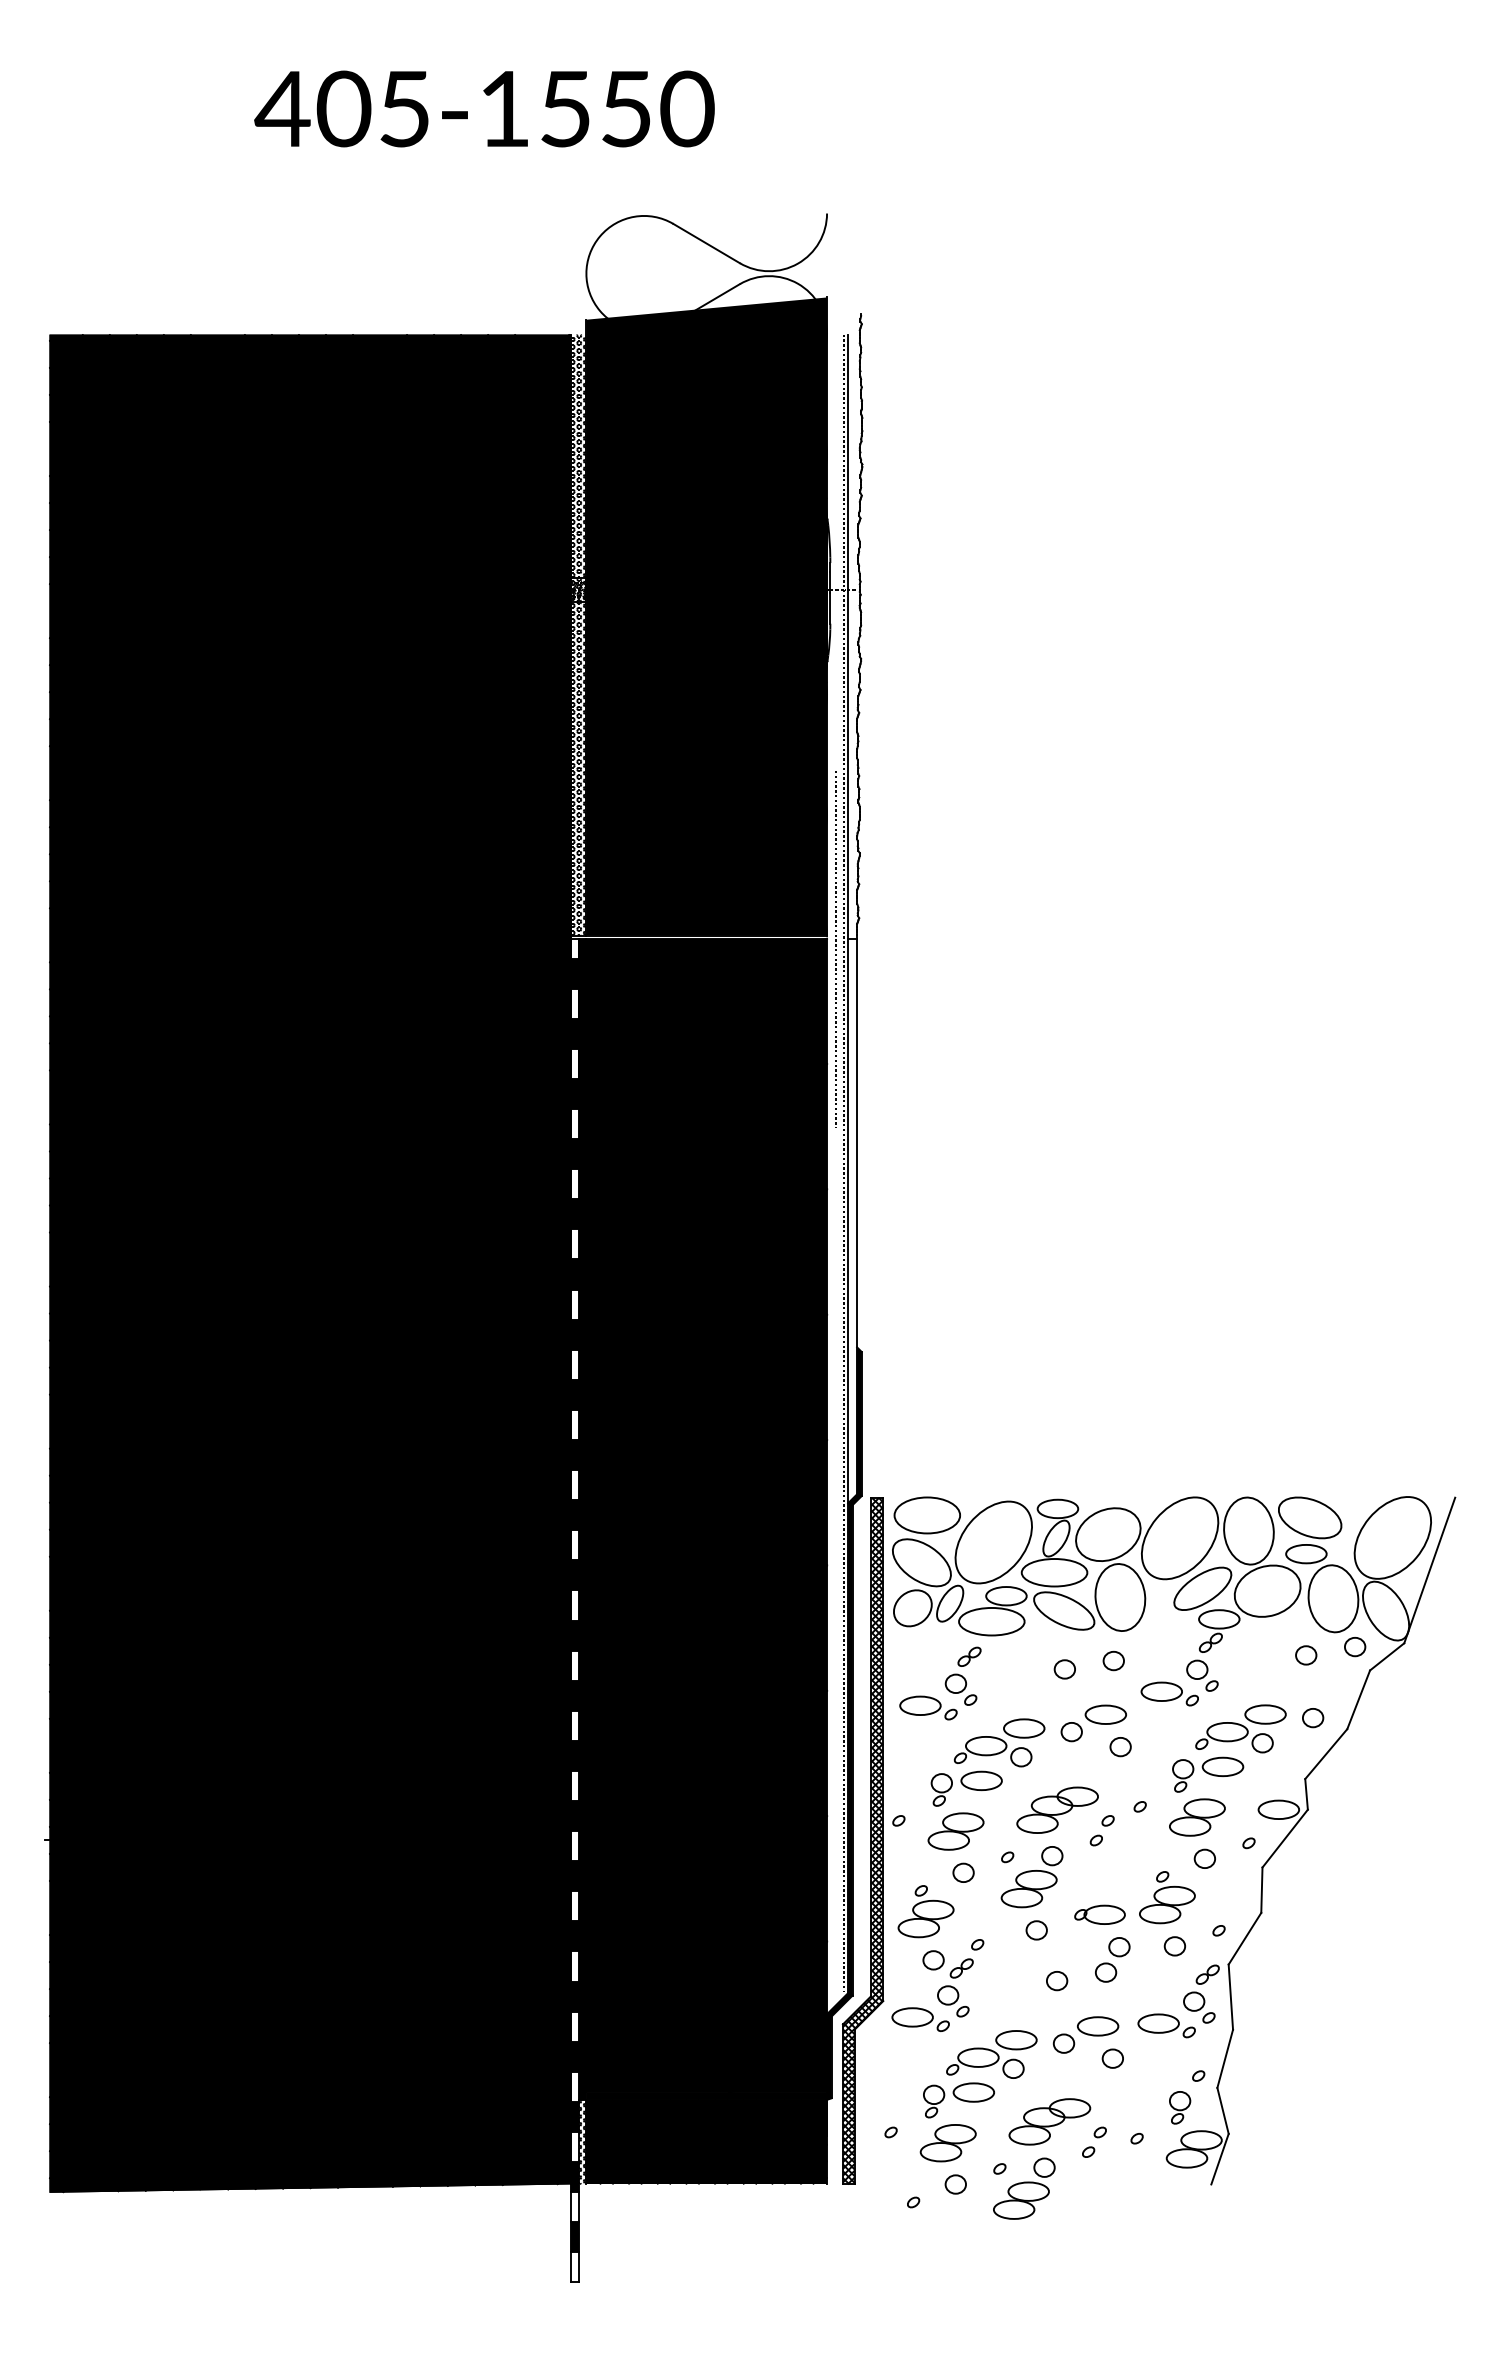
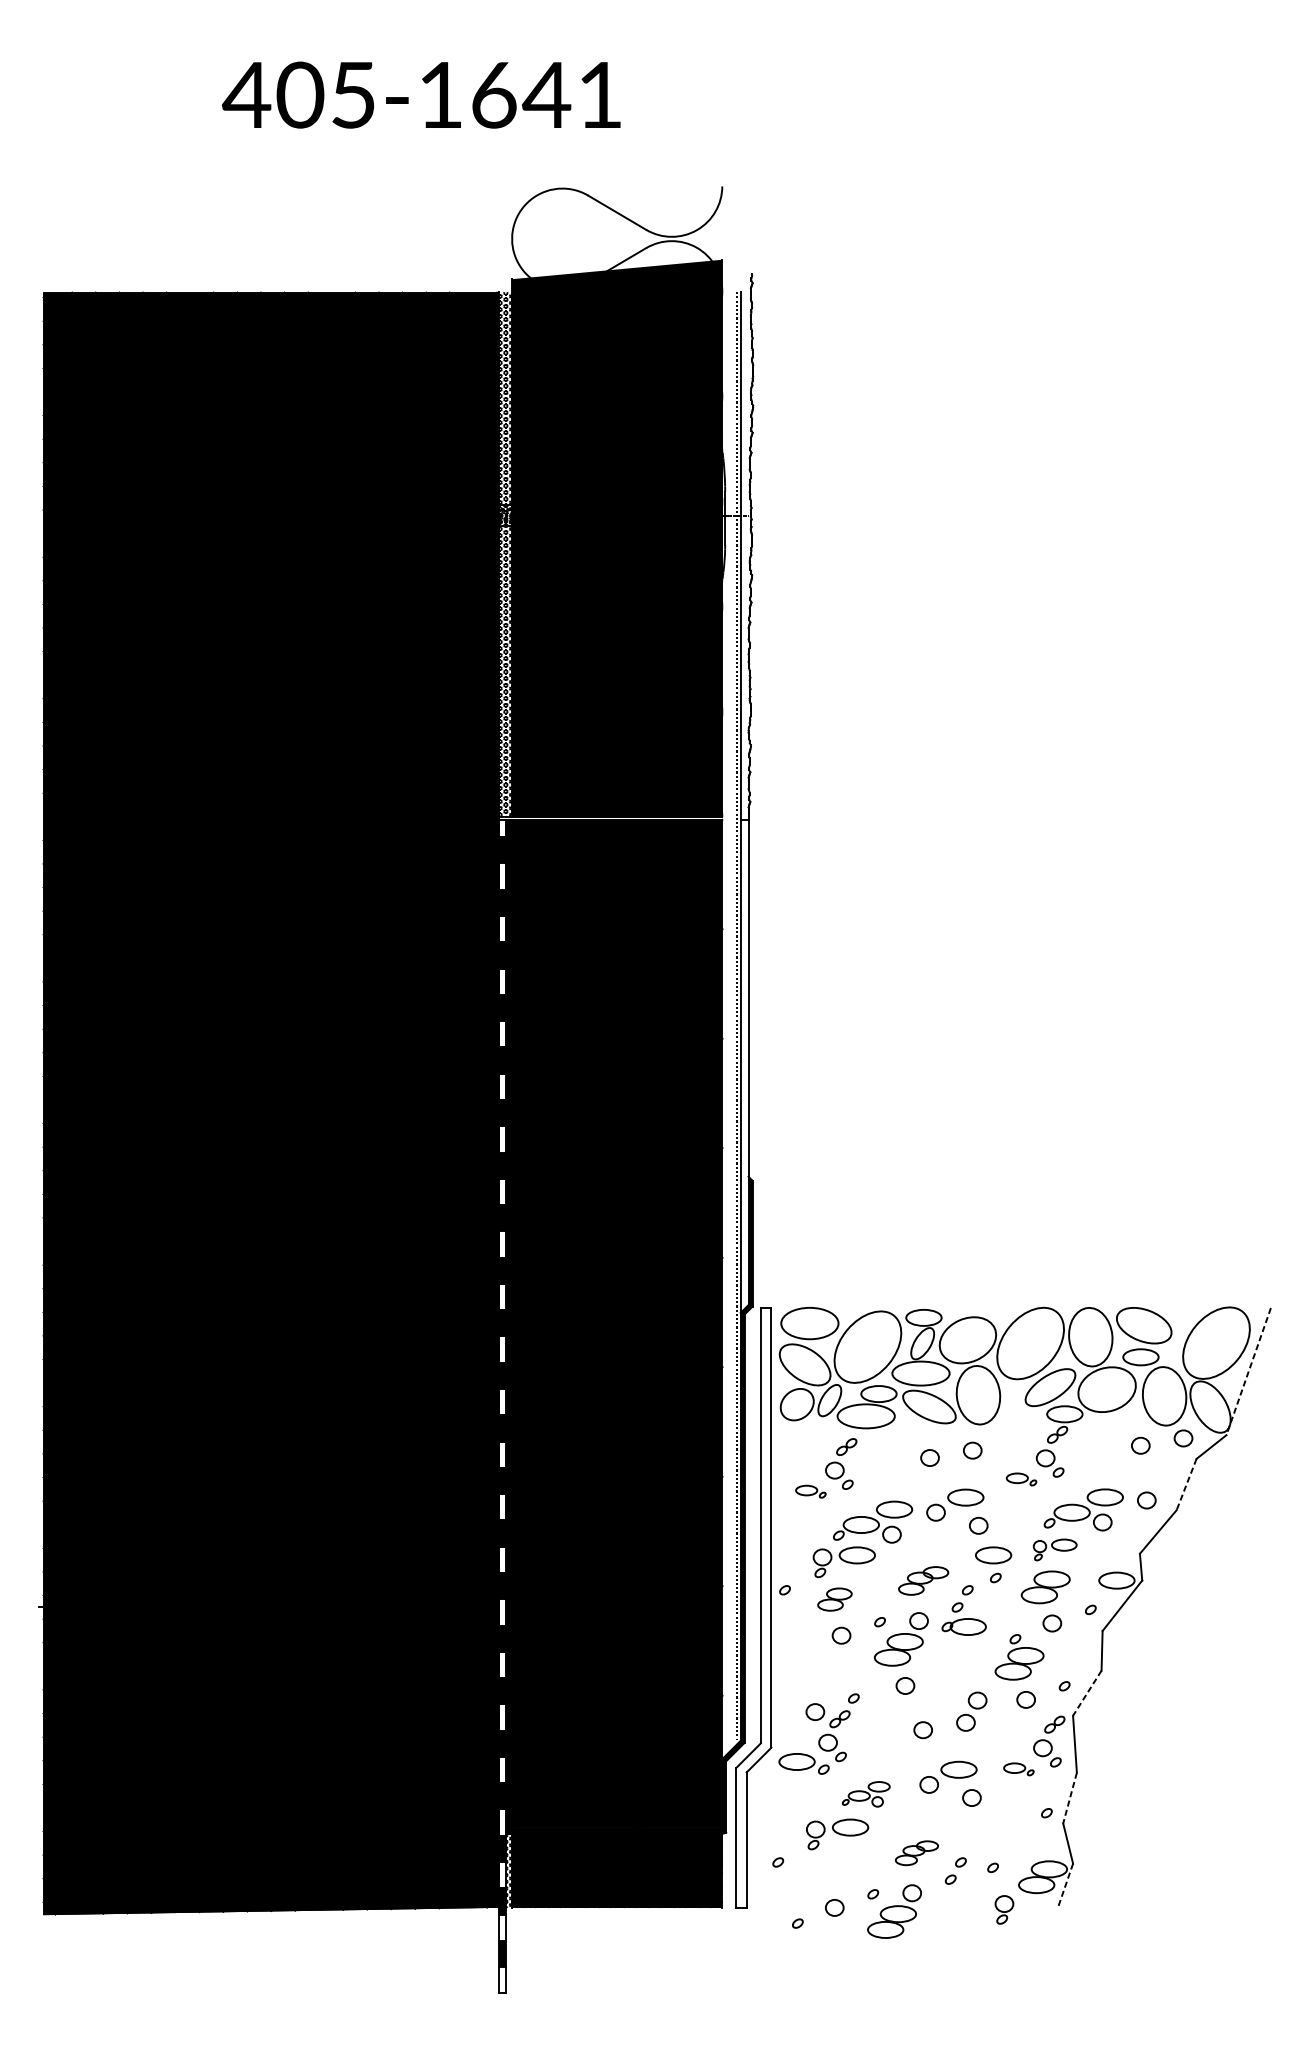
text: (627, 108) -> (548, 94), 405-1550 -> 405-1641
line: (835, 948) -> (729, 828), removed
line: (1429, 1570) -> (1248, 1371), solid -> dashed
part: (1169, 1693) -> (1021, 1479), size x0.6
line: (1358, 1700) -> (1186, 1485), solid -> dashed
part: (928, 1707) -> (810, 1491), size x0.6
part: (1208, 1774) -> (1055, 1549), size x0.7
part: (1137, 1780) -> (993, 1555), added
part: (1057, 1809) -> (923, 1580), size x0.7
part: (955, 1831) -> (834, 1599), size x0.7
hatch: (862, 1840) -> (753, 1607), removed
part: (925, 1911) -> (808, 1669), removed
part: (1099, 1914) -> (963, 1626), moved
line: (1244, 1938) -> (1086, 1693), solid -> dashed
part: (1166, 2025) -> (1018, 1769), size x0.6
part: (991, 2054) -> (865, 1794), size x0.6
line: (1225, 2059) -> (1070, 1798), solid -> dashed
part: (1180, 2107) -> (1004, 1909), moved
part: (1049, 2121) -> (916, 1852), size x0.6
part: (947, 2143) -> (827, 1872), removed
line: (1220, 2159) -> (1065, 1886), solid -> dashed

